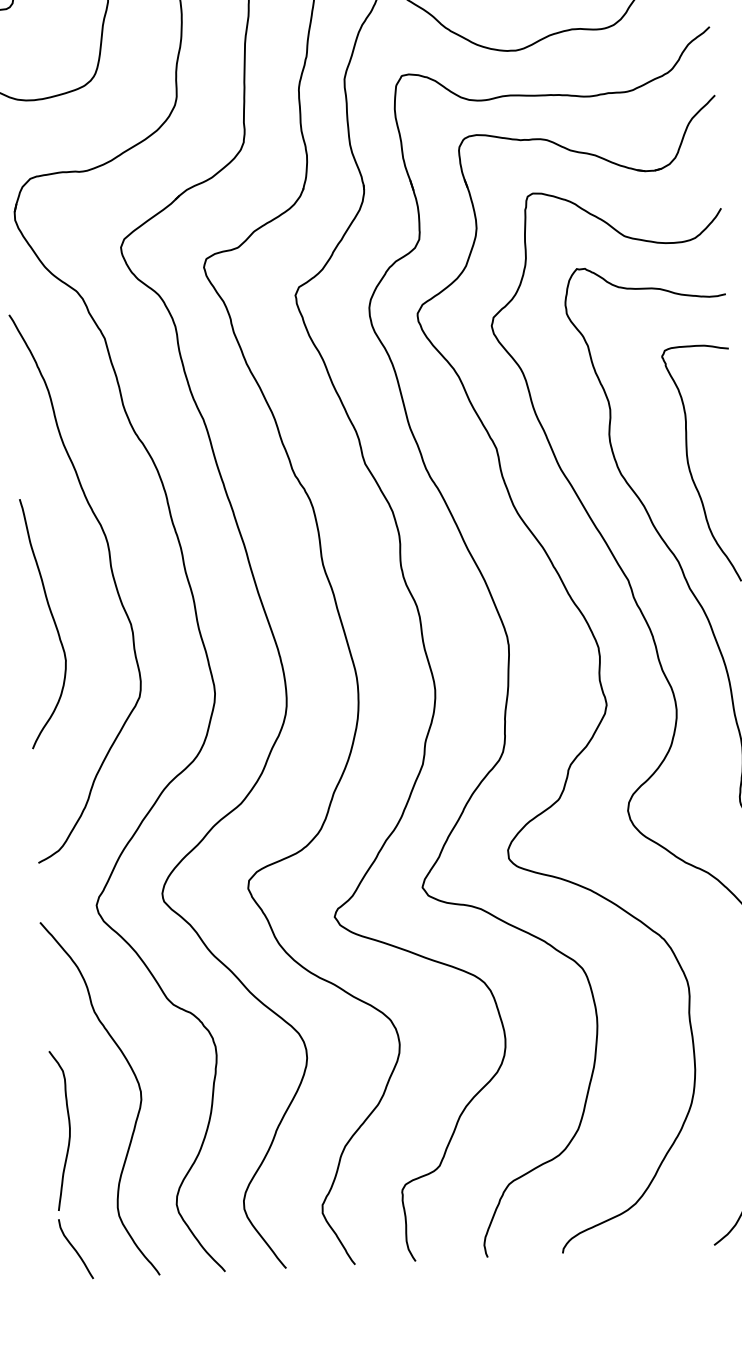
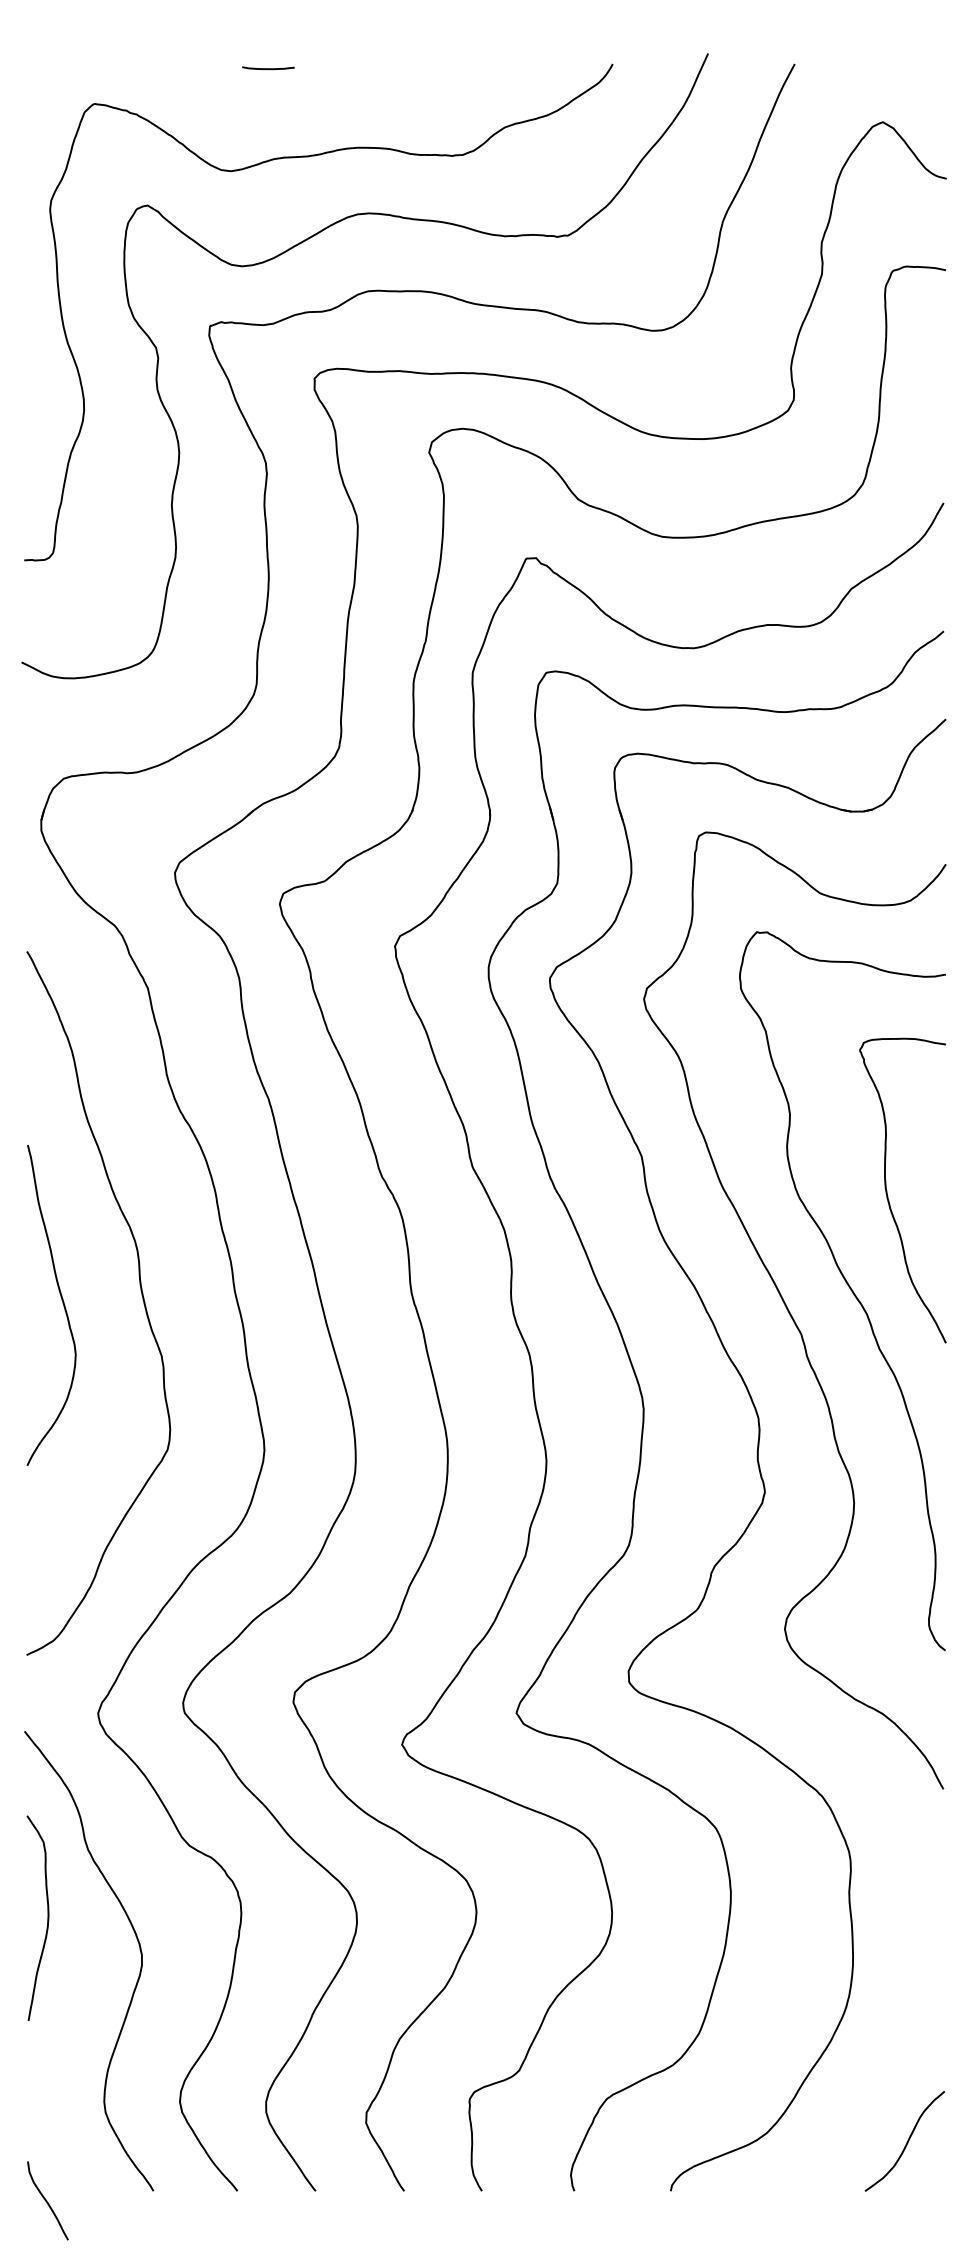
curve: (52, 618) -> (61, 1300), moved
curve: (69, 1129) -> (47, 1917), moved
curve: (74, 1248) -> (46, 2200), moved

